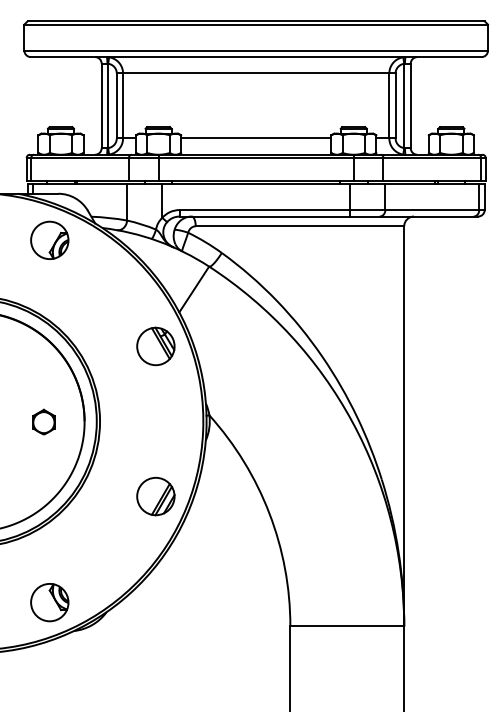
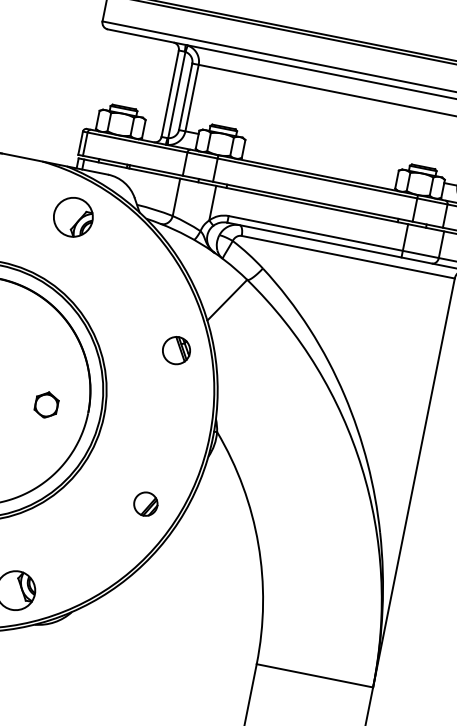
line: (256, 138) -> (321, 158), removed
part: (49, 239) -> (73, 216), moved
part: (155, 346) -> (176, 350), size x0.7
part: (155, 496) -> (145, 503), size x0.6

